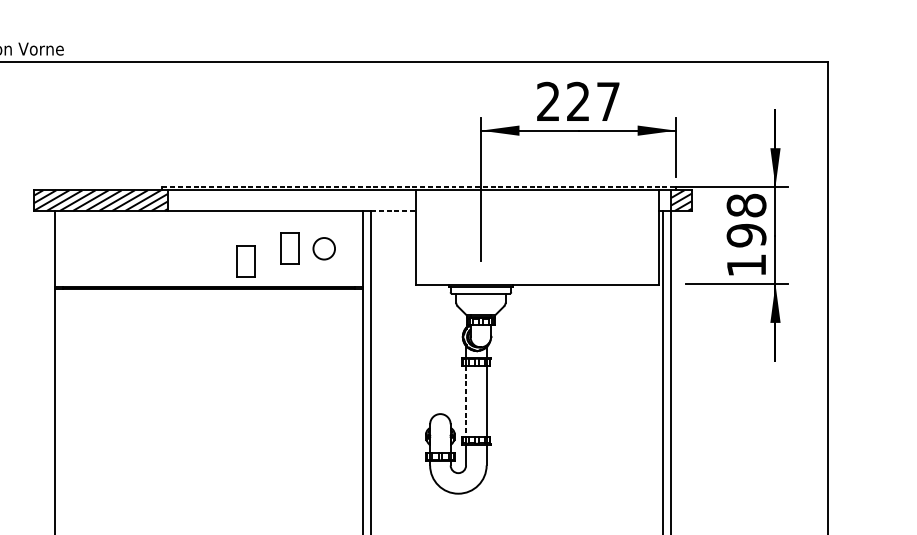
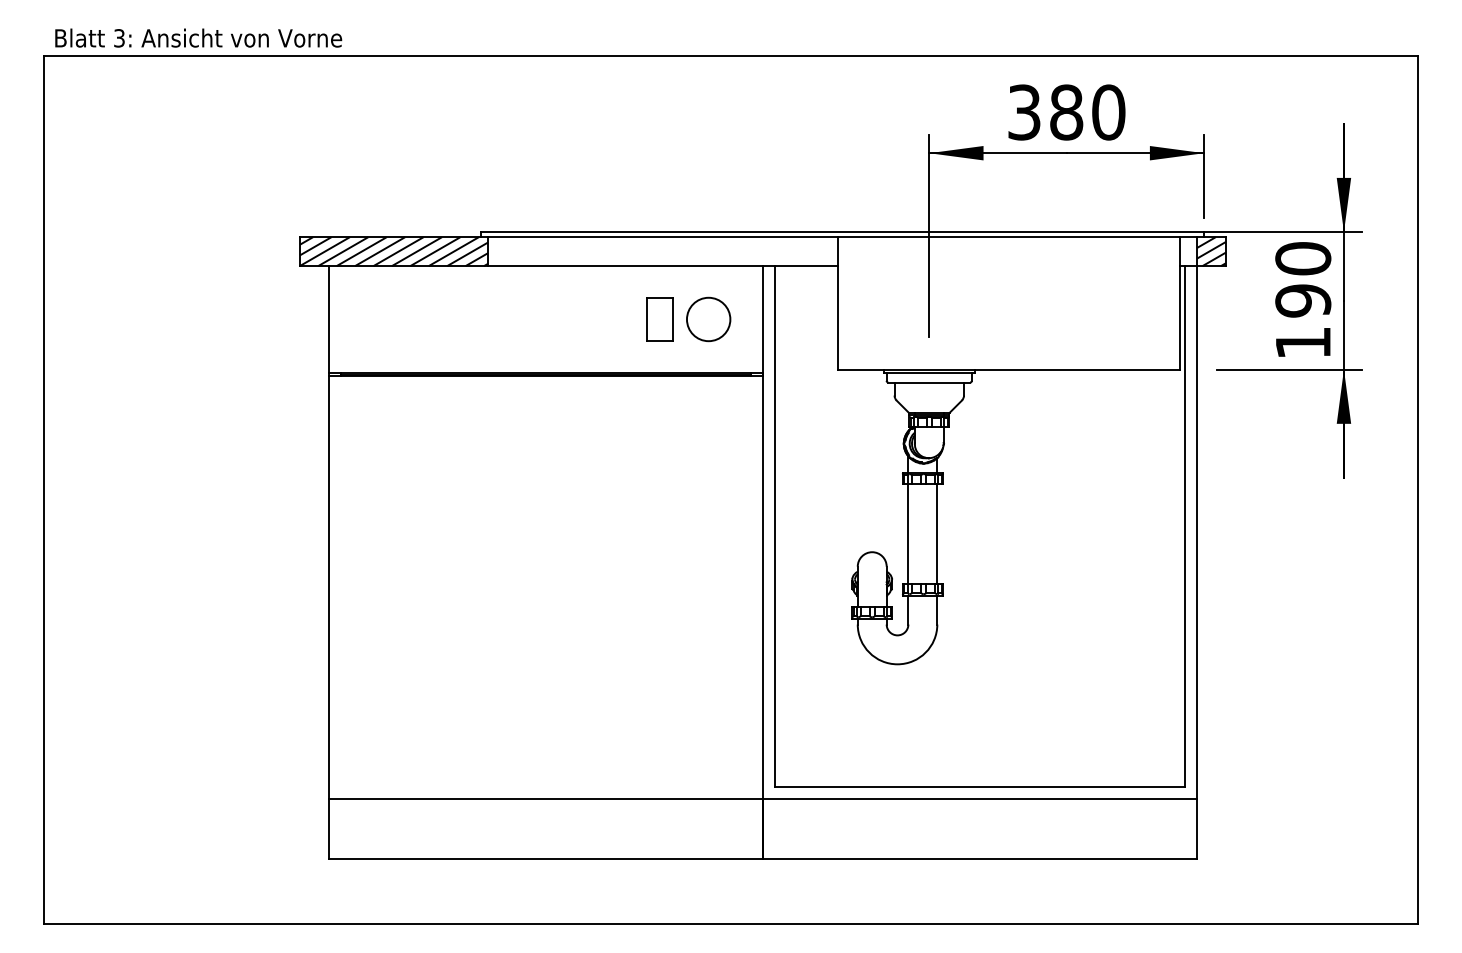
text: (578, 101) -> (1066, 112), 227 -> 380
line: (419, 186) -> (842, 232), dashed -> solid
text: (746, 205) -> (1303, 258), 198 -> 190
line: (393, 211) -> (806, 266), dashed -> solid
circle: (324, 248) -> (708, 319), size x1.43
part: (245, 261) -> (598, 337), removed
line: (466, 401) -> (908, 534), dashed -> solid

